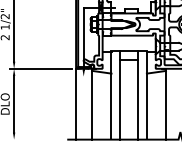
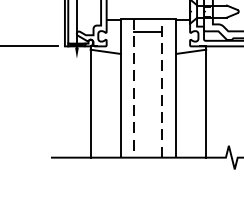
line: (138, 94) -> (163, 86), solid -> dashed
line: (120, 95) -> (134, 88), solid -> dashed
line: (76, 103) -> (65, 100), removed

